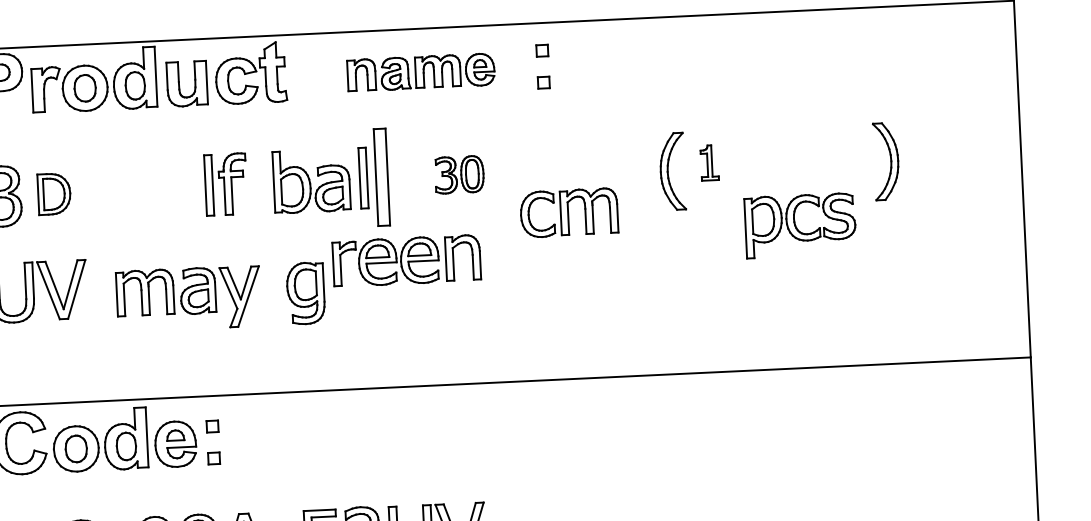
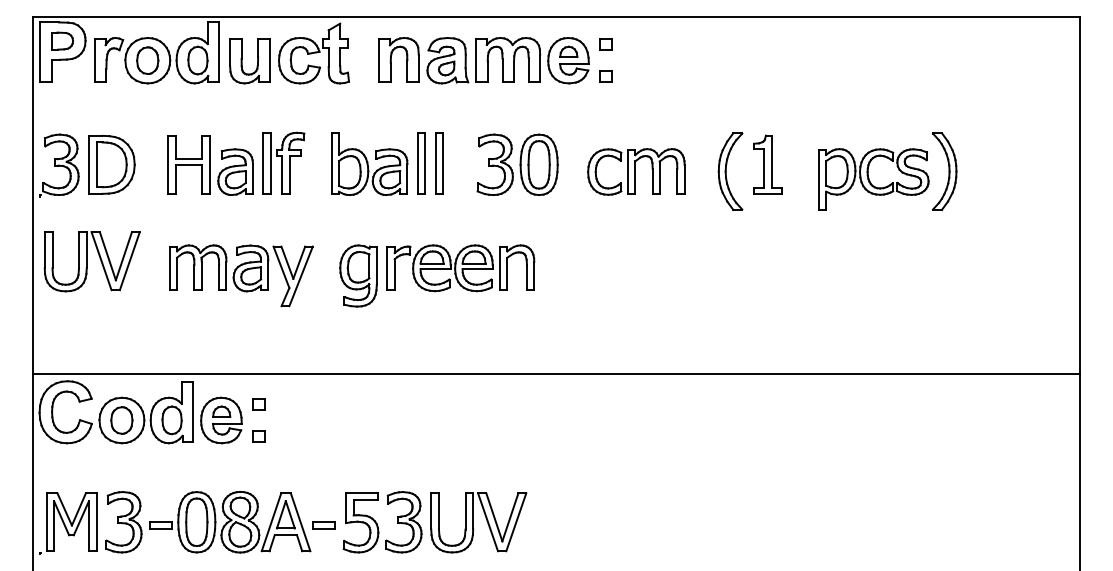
part: (420, 72) -> (483, 60), size x1.43
part: (709, 162) -> (767, 164), size x1.67
part: (459, 174) -> (517, 164), size x1.67
part: (381, 177) -> (439, 163), size x0.62
part: (152, 190) -> (210, 165), added
part: (53, 193) -> (111, 164), size x1.43
part: (569, 212) -> (636, 171), moved
part: (800, 225) -> (873, 179), moved
part: (406, 261) -> (460, 268), moved

